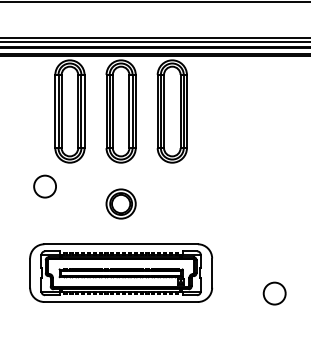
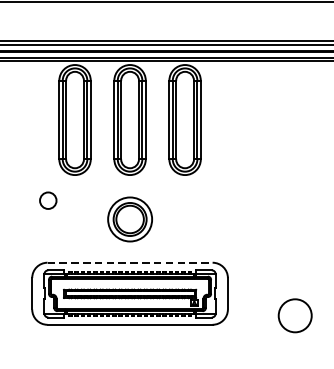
circle: (44, 186) -> (47, 200), size x0.7
part: (120, 203) -> (129, 218), size x1.4
line: (121, 244) -> (130, 262), solid -> dashed
circle: (274, 293) -> (294, 315), size x1.4

